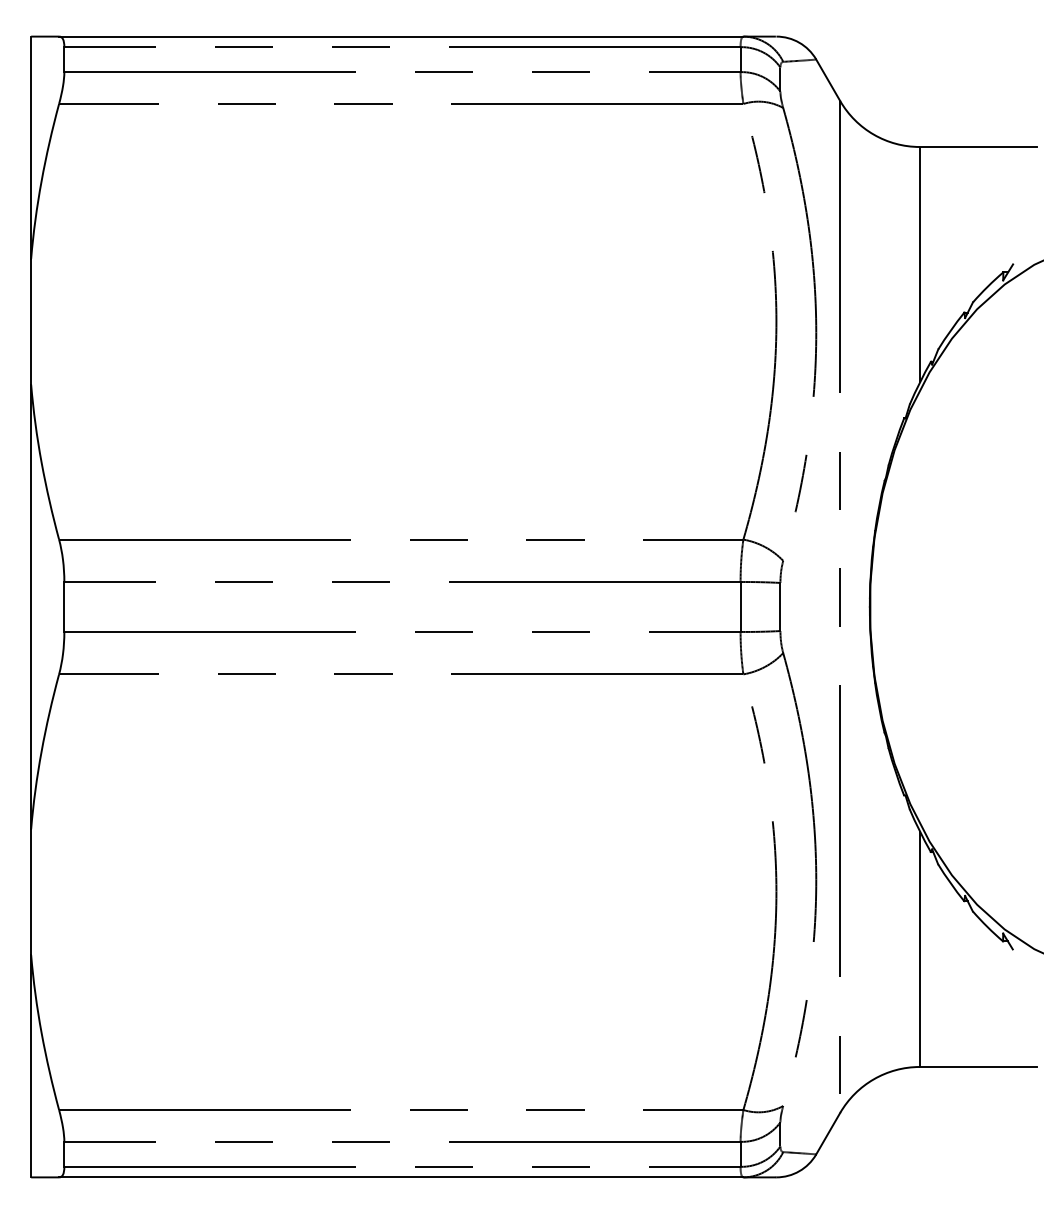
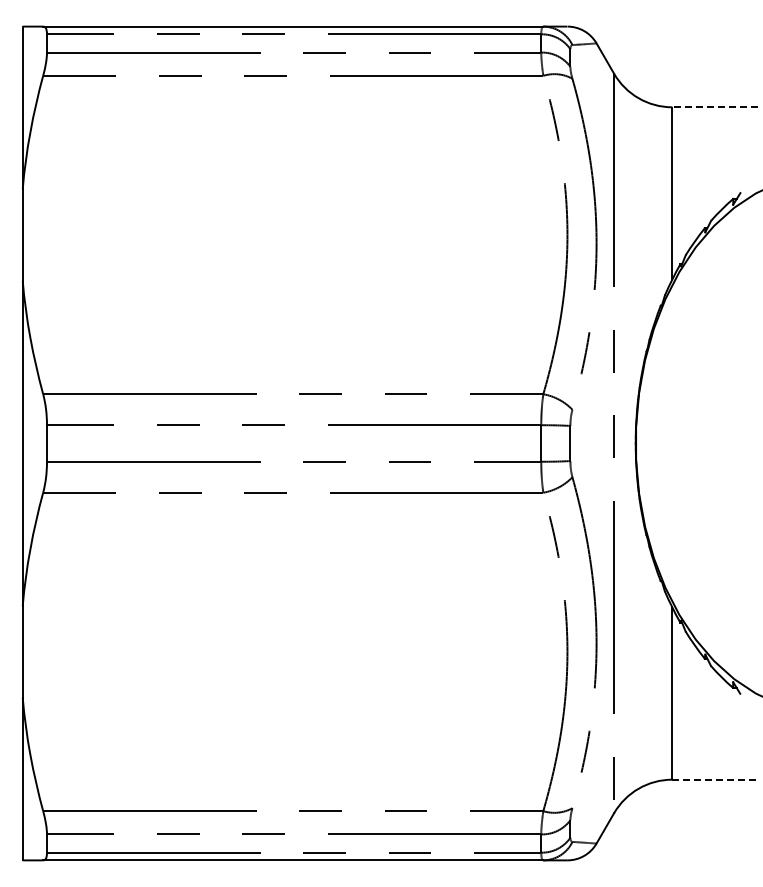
line: (978, 147) -> (715, 107), solid -> dashed
line: (978, 1066) -> (715, 779), solid -> dashed

